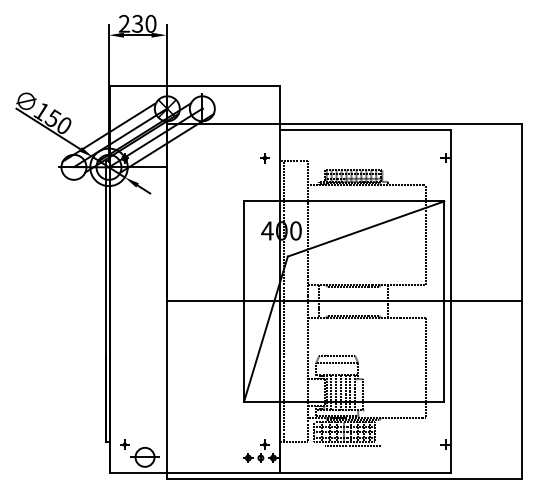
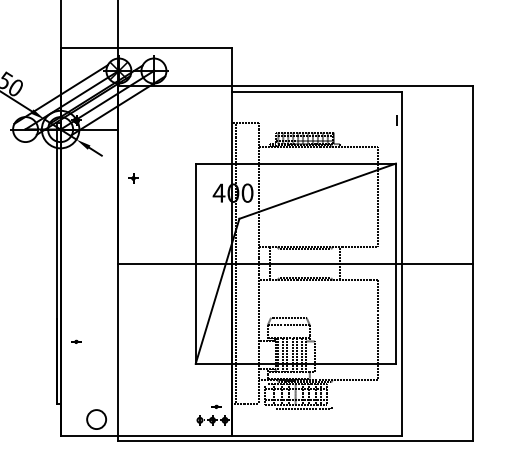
part: (264, 158) -> (133, 178), moved
line: (344, 432) -> (296, 394), removed
part: (124, 444) -> (76, 341), moved

